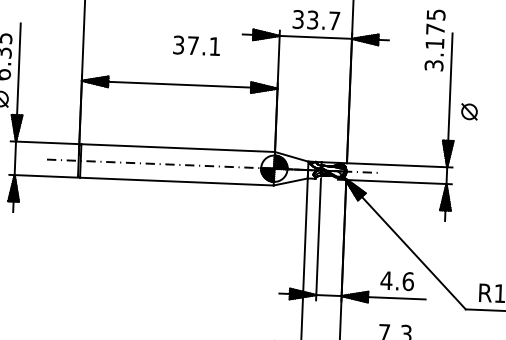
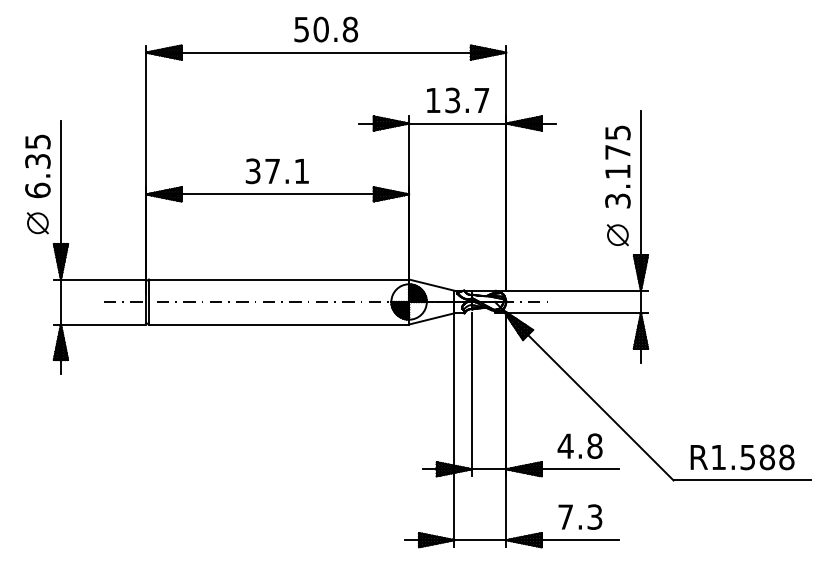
text: (298, 19) -> (433, 100), 33.7 -> 13.7
text: (434, 39) -> (617, 166), moved
text: (196, 45) -> (276, 171), moved
part: (469, 112) -> (617, 235), moved
text: (408, 281) -> (594, 445), 4.6 -> 4.8

